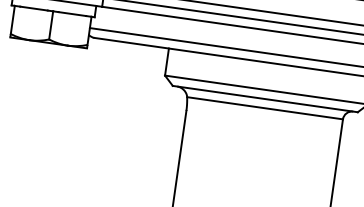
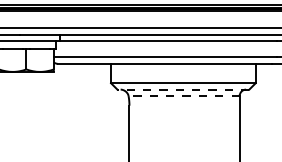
line: (265, 98) -> (183, 89), solid -> dashed
line: (265, 108) -> (184, 96), solid -> dashed

